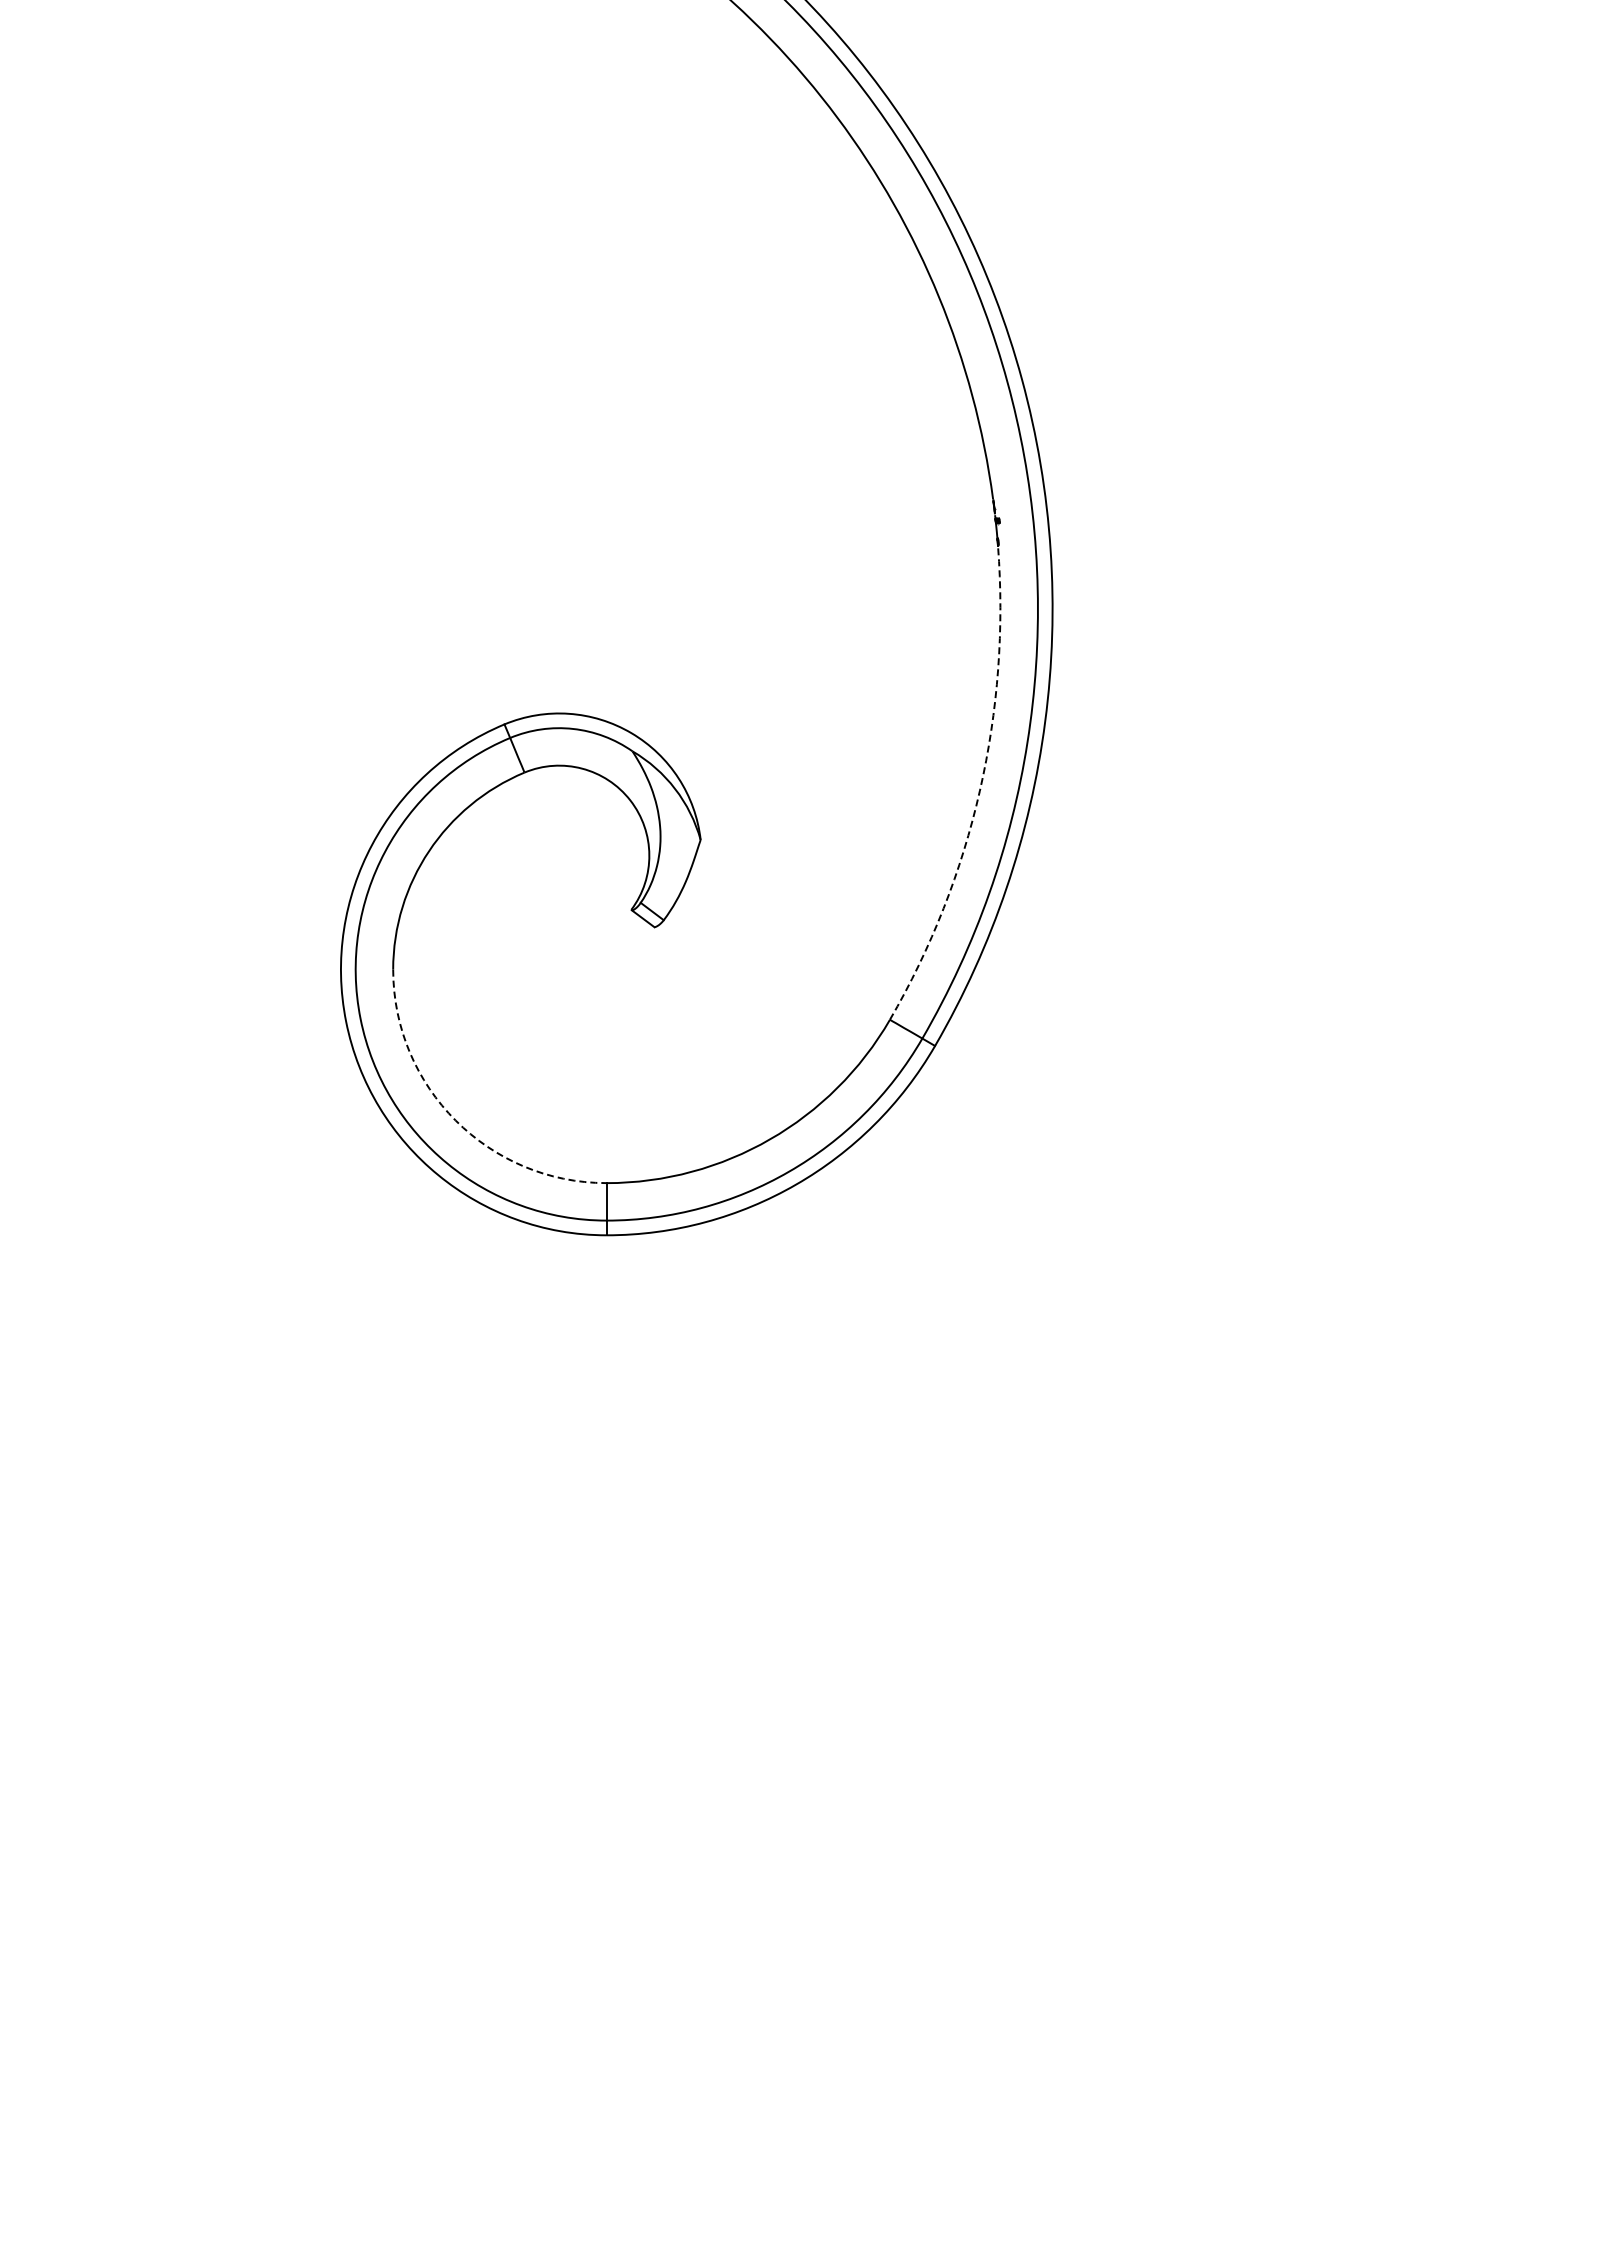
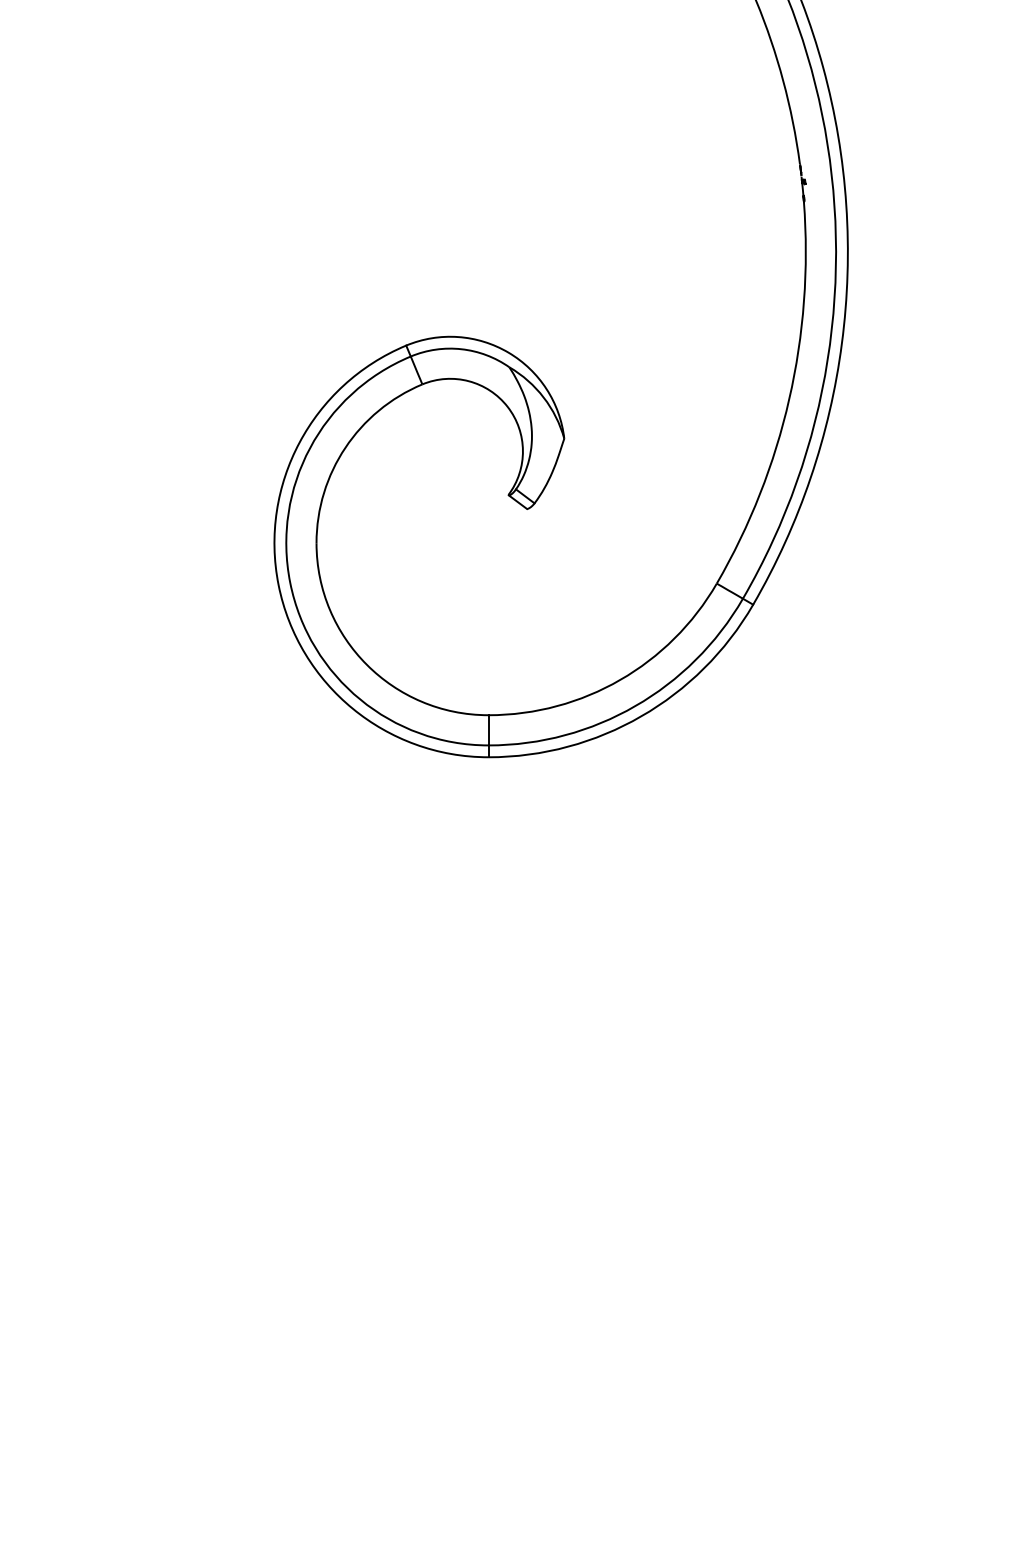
arc: (979, 791) -> (788, 399), dashed -> solid
arc: (455, 1120) -> (366, 664), dashed -> solid

